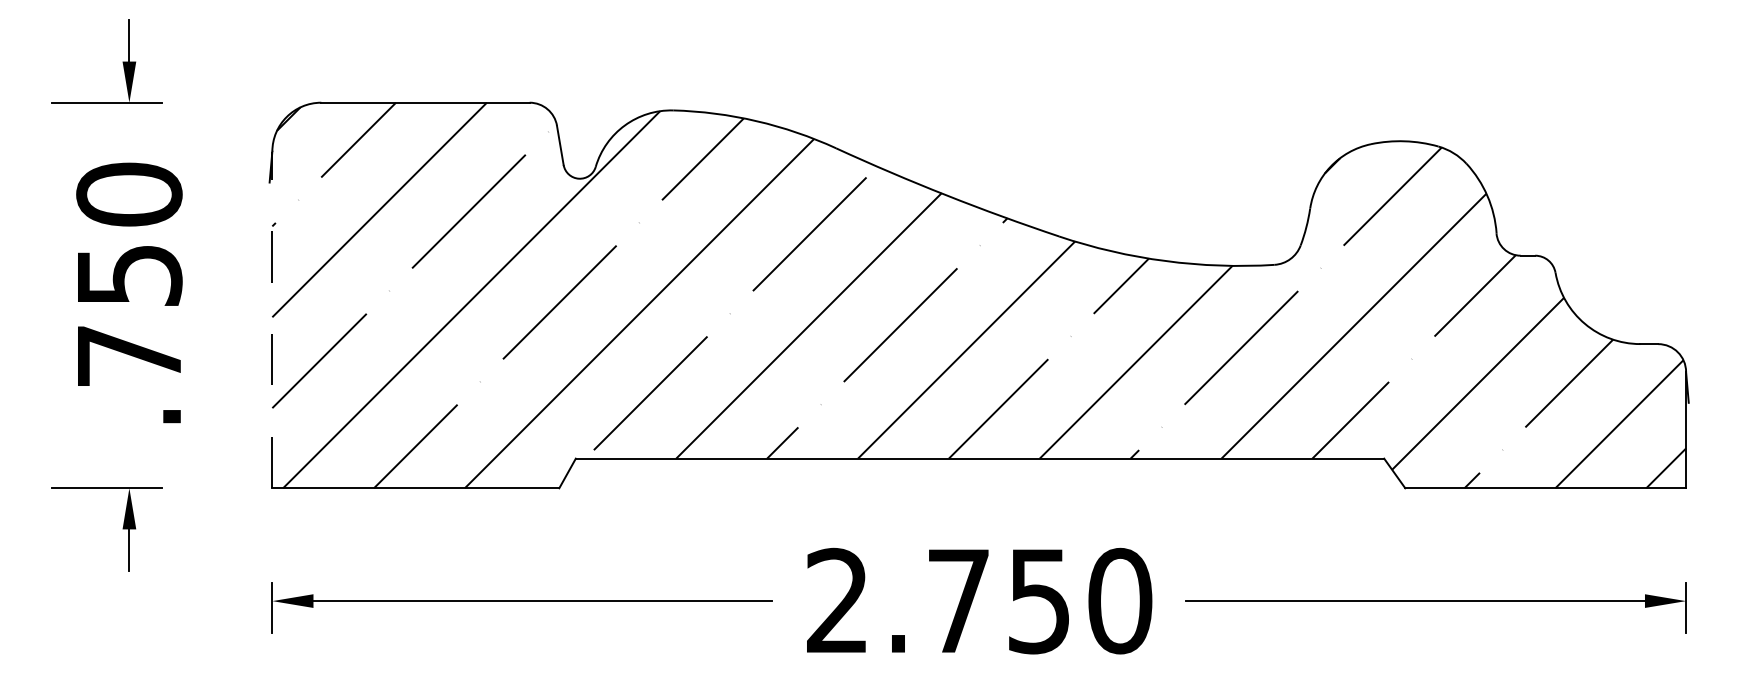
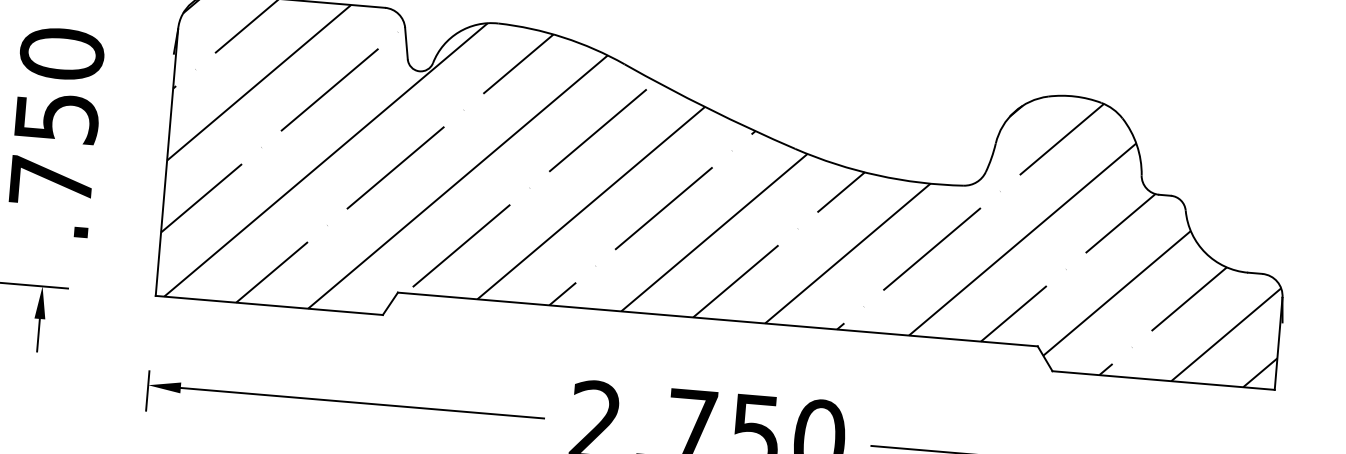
line: (272, 319) -> (167, 162), dashed -> solid

